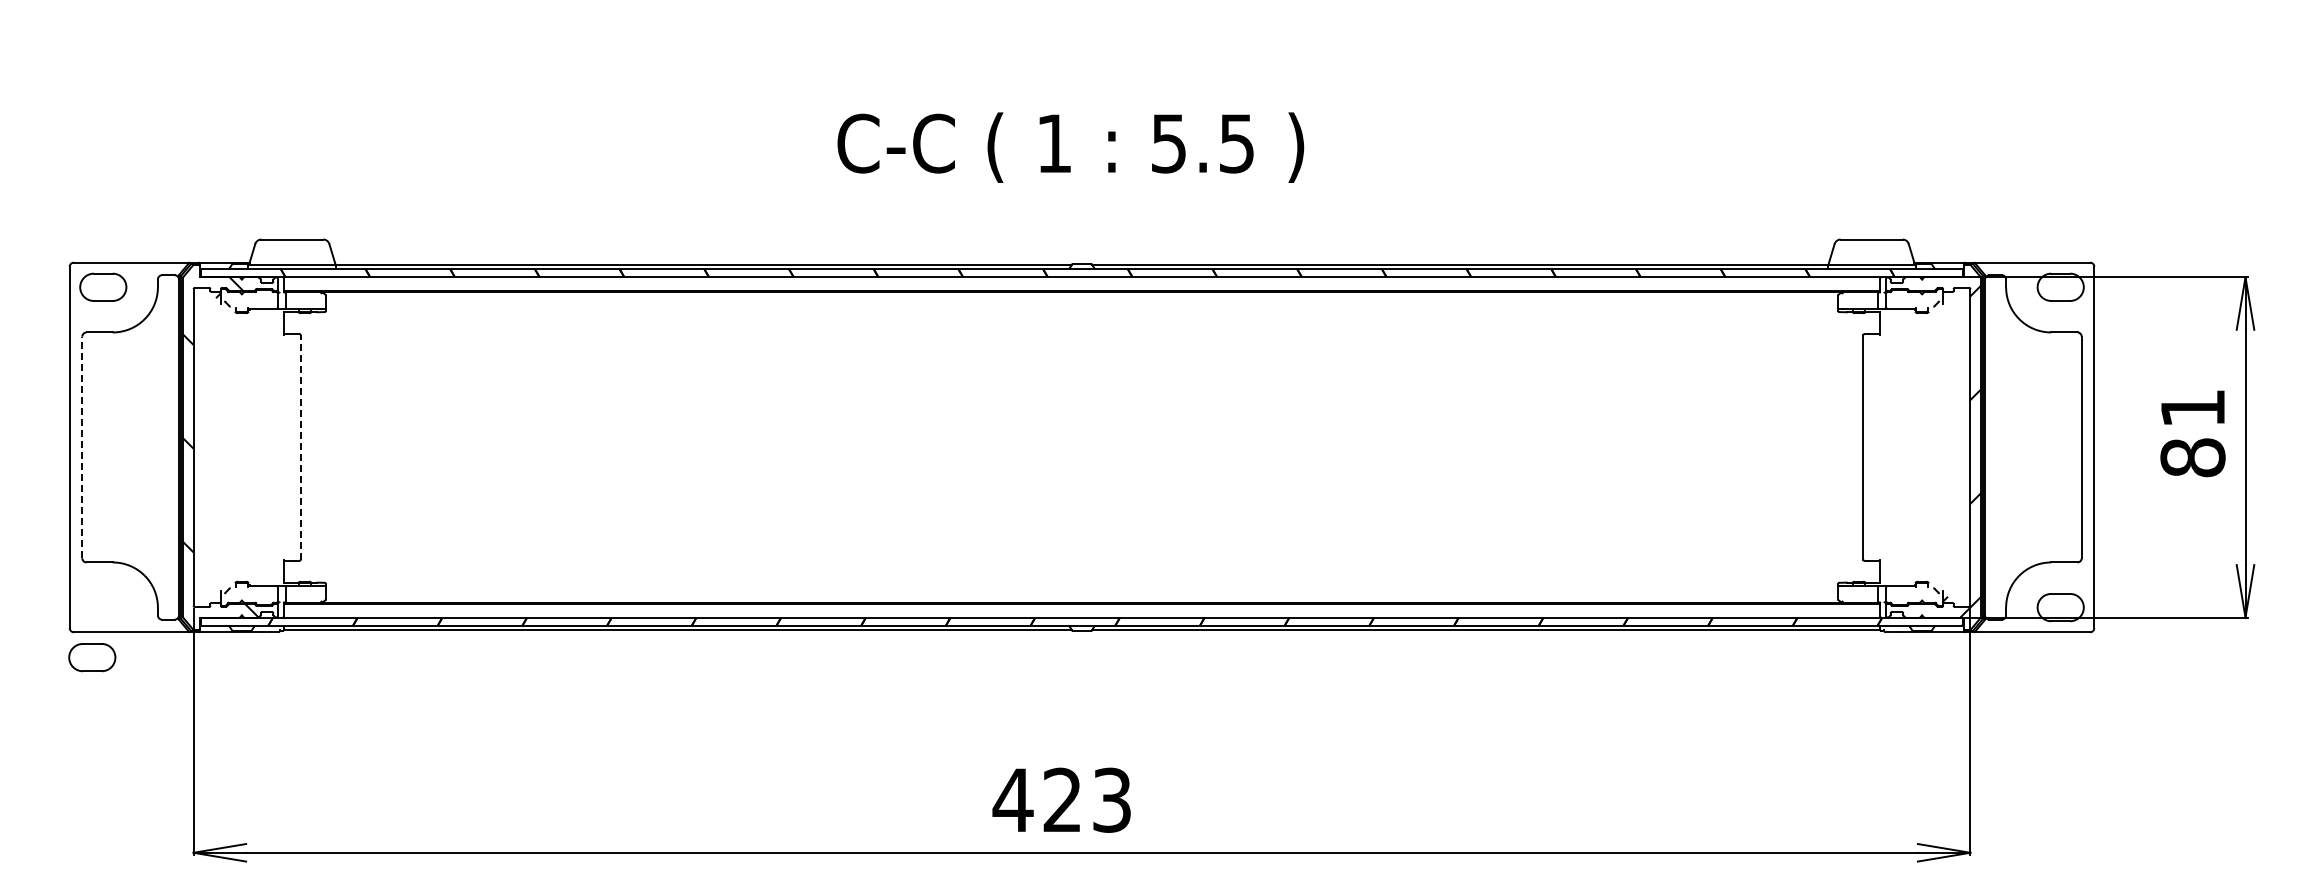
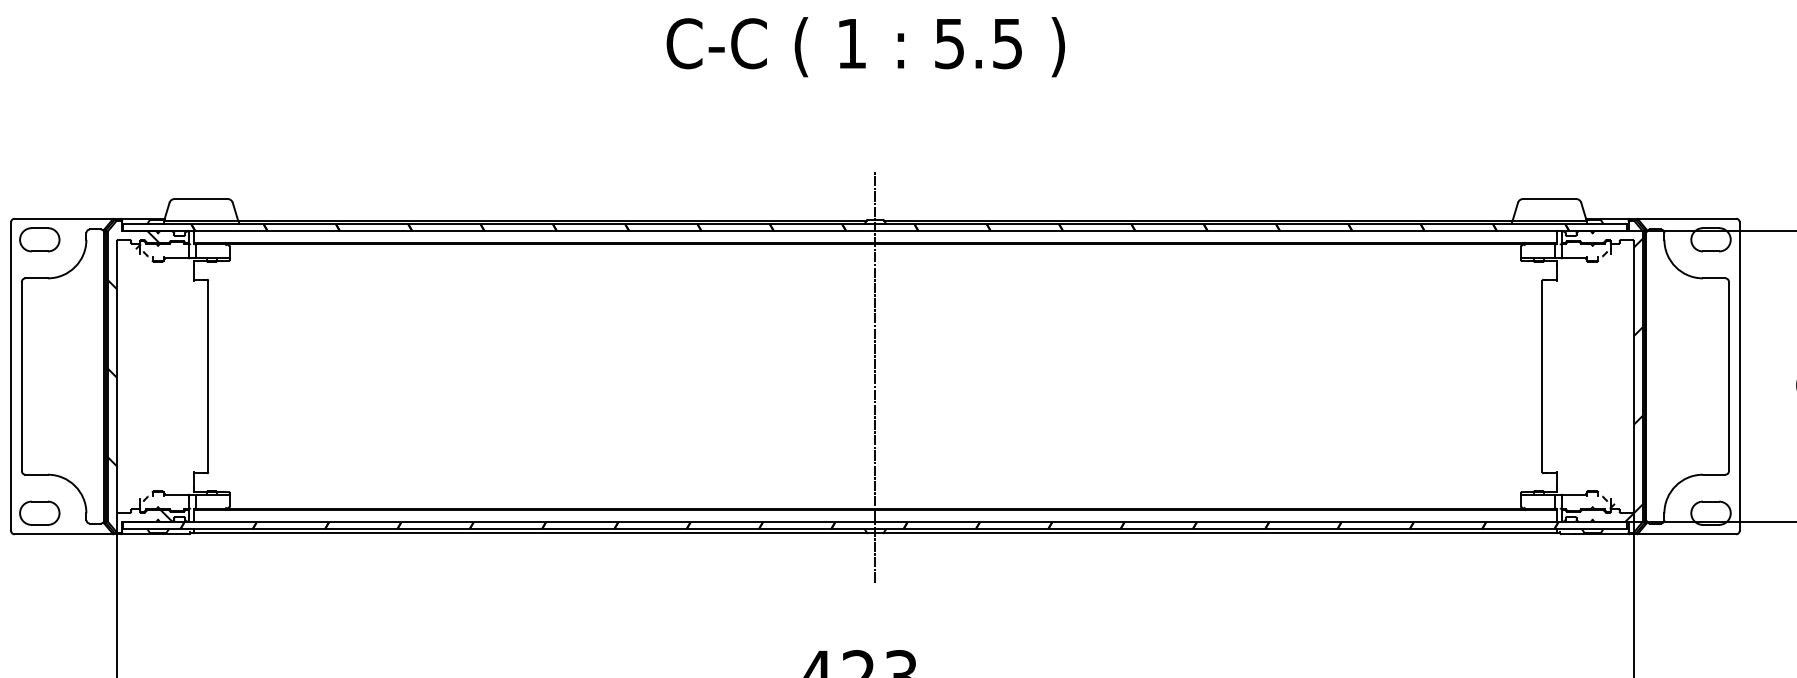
text: (1070, 147) -> (865, 47), moved
line: (300, 446) -> (208, 375), dashed -> solid
line: (82, 447) -> (22, 376), dashed -> solid
line: (1082, 447) -> (875, 376), added
part: (92, 657) -> (39, 513), moved

